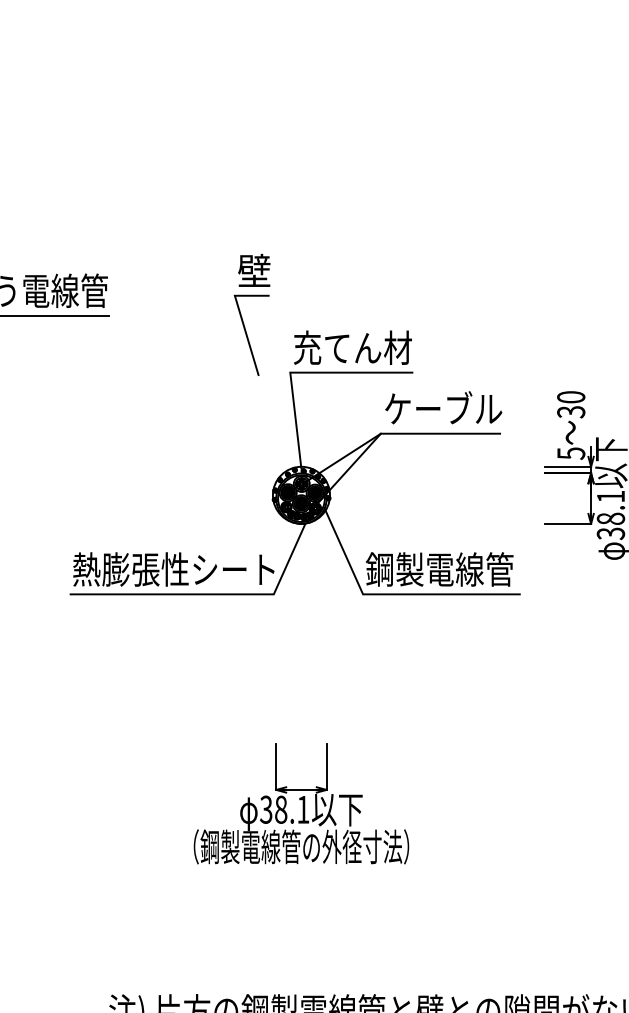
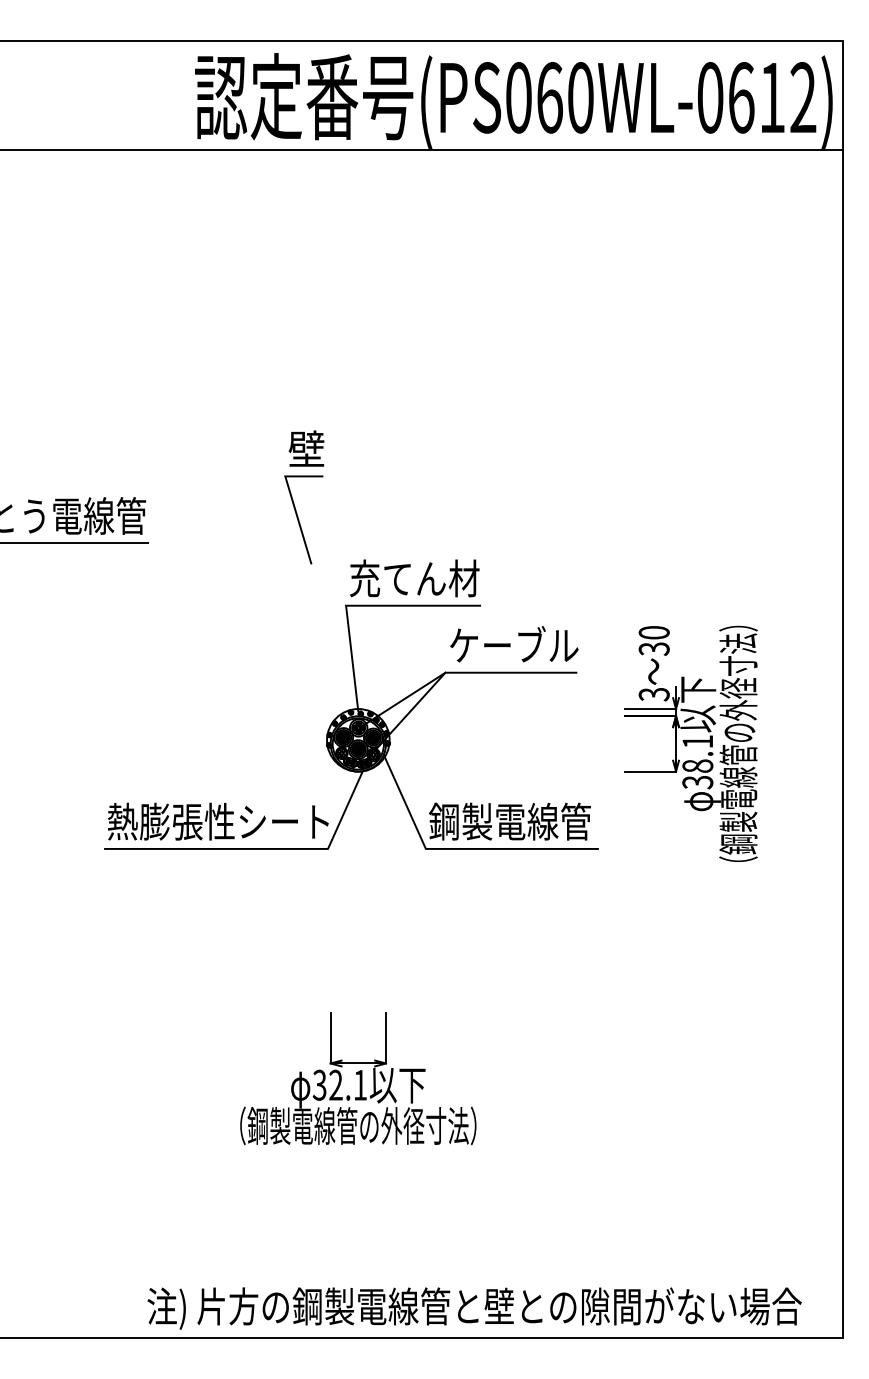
part: (242, 316) -> (293, 499), moved
text: (570, 453) -> (653, 694), 5 -> 3
text: (280, 809) -> (335, 1084), 38.1 -> 32.1

